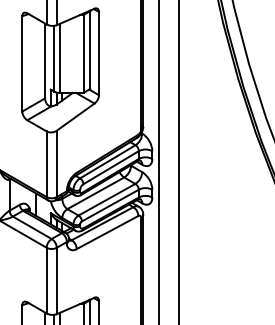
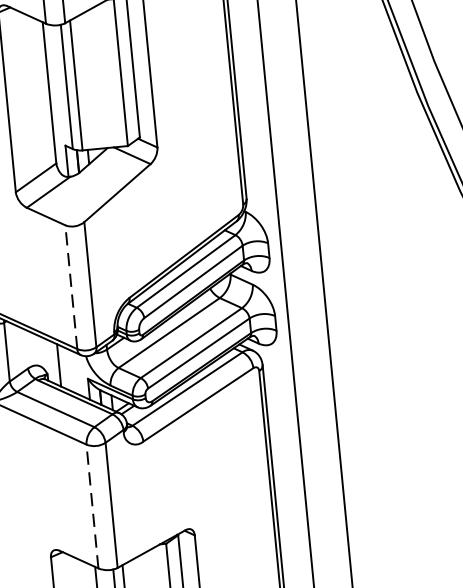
line: (46, 164) -> (71, 287), solid -> dashed
line: (46, 280) -> (92, 506), solid -> dashed

